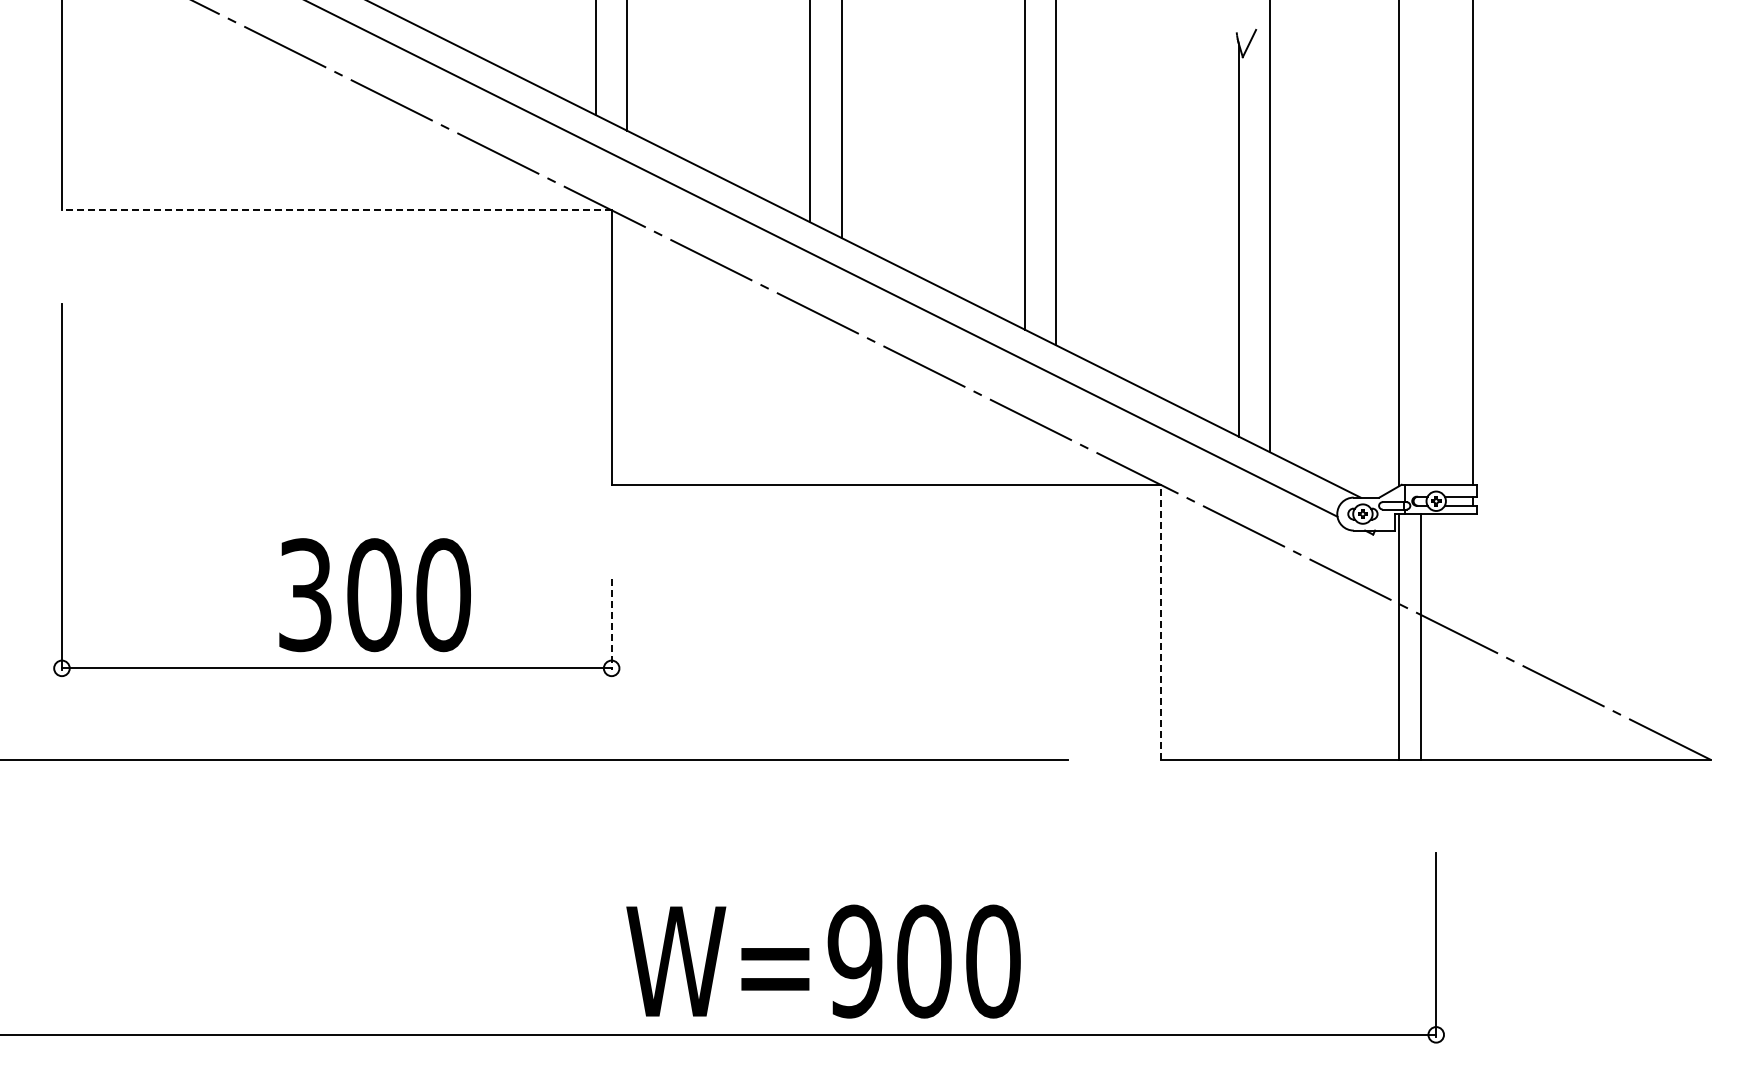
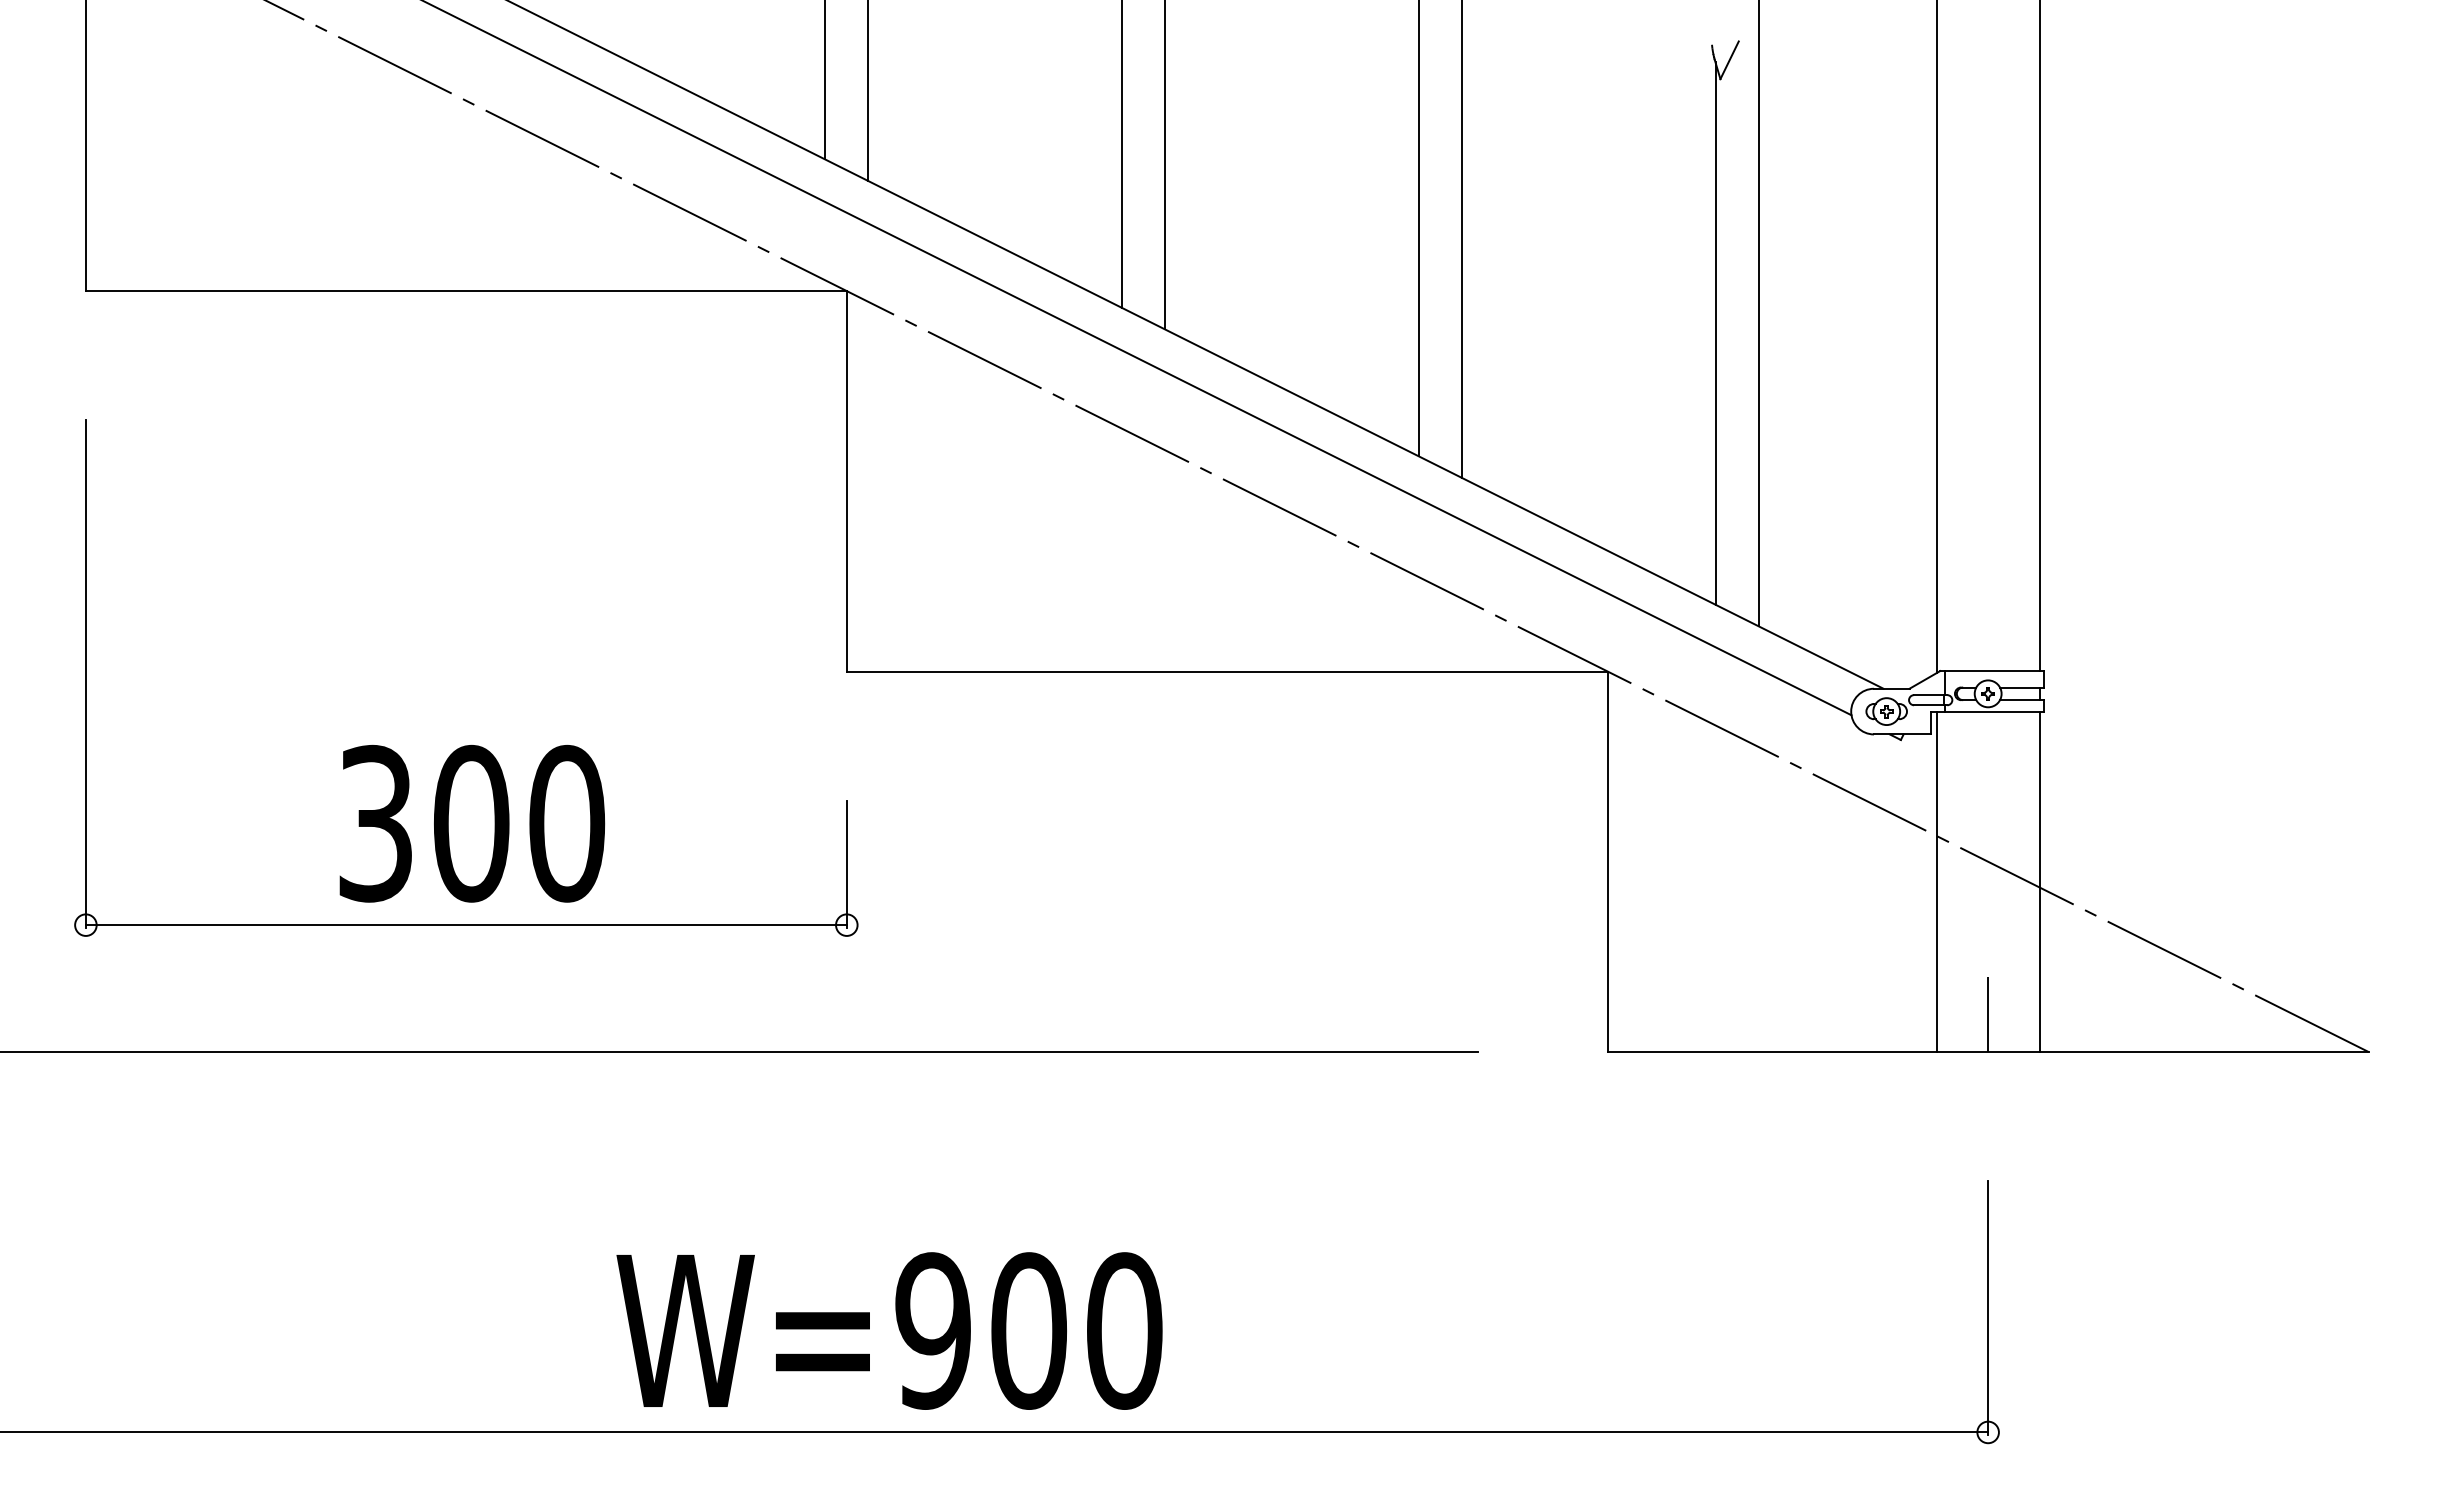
line: (336, 210) -> (465, 291), dashed -> solid
text: (374, 595) -> (471, 824), moved
line: (1161, 622) -> (1607, 861), dashed -> solid
line: (611, 624) -> (846, 864), dashed -> solid
line: (1421, 637) -> (2039, 882), moved
line: (1436, 732) -> (1988, 1013), added
text: (823, 961) -> (889, 1330), moved

